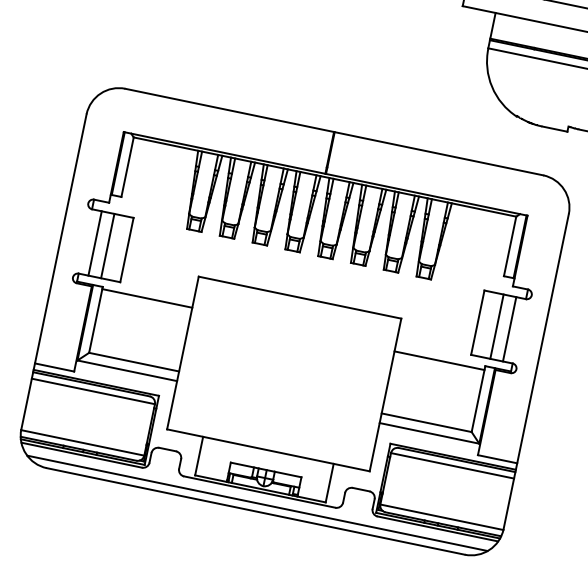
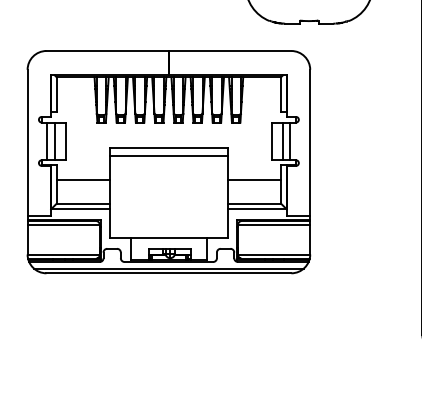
line: (146, 298) -> (82, 180), moved
line: (296, 310) -> (168, 155), added
line: (439, 361) -> (254, 180), moved

